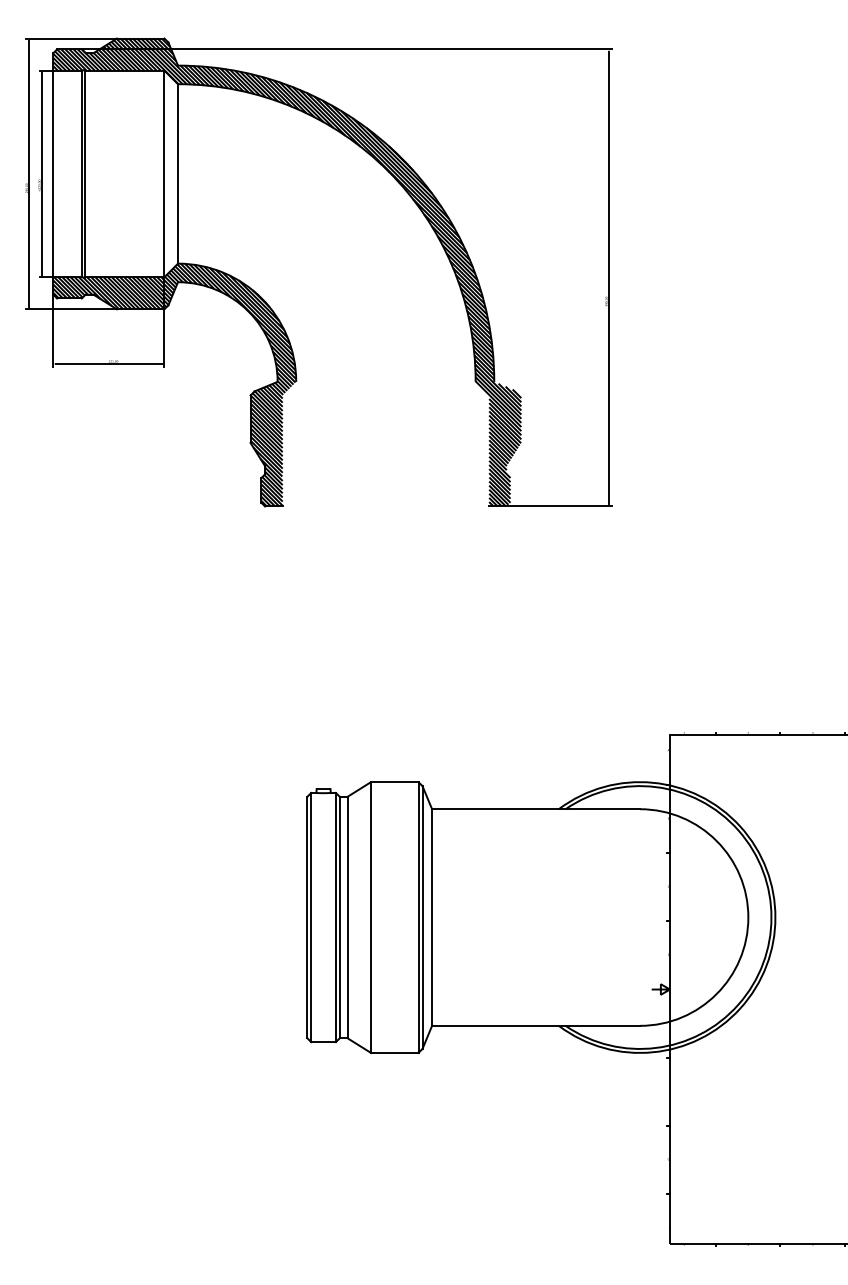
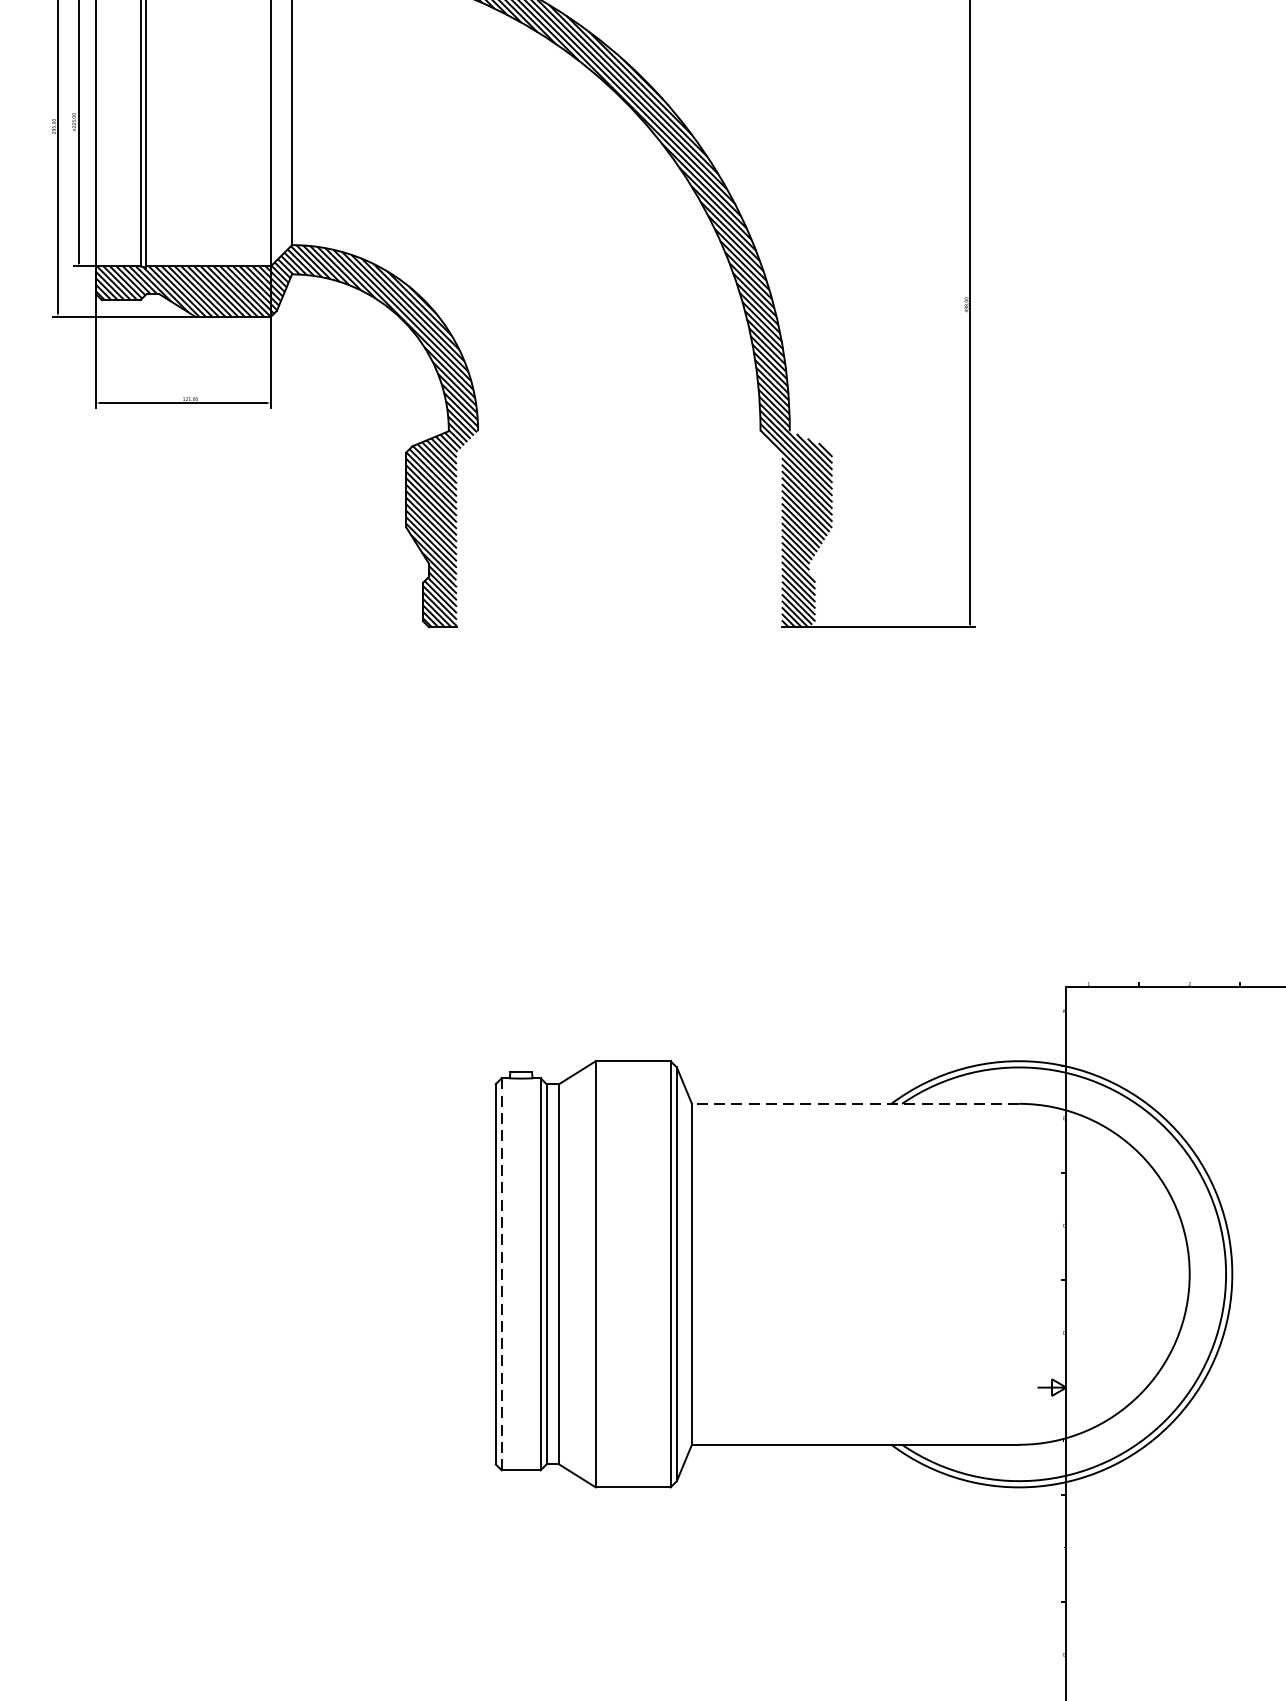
line: (536, 809) -> (856, 1104), solid -> dashed
line: (311, 917) -> (502, 1274), solid -> dashed

